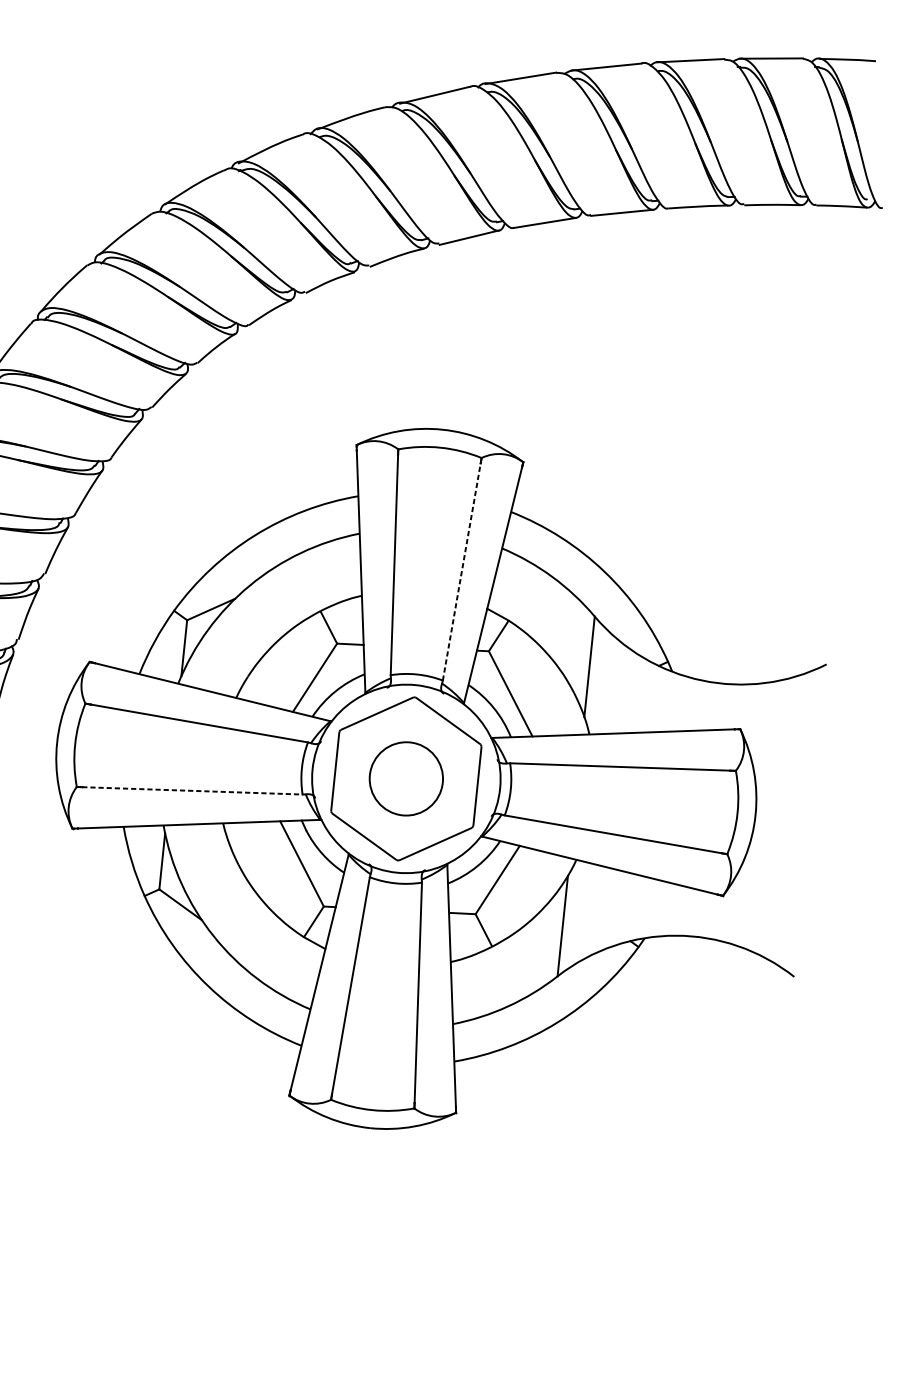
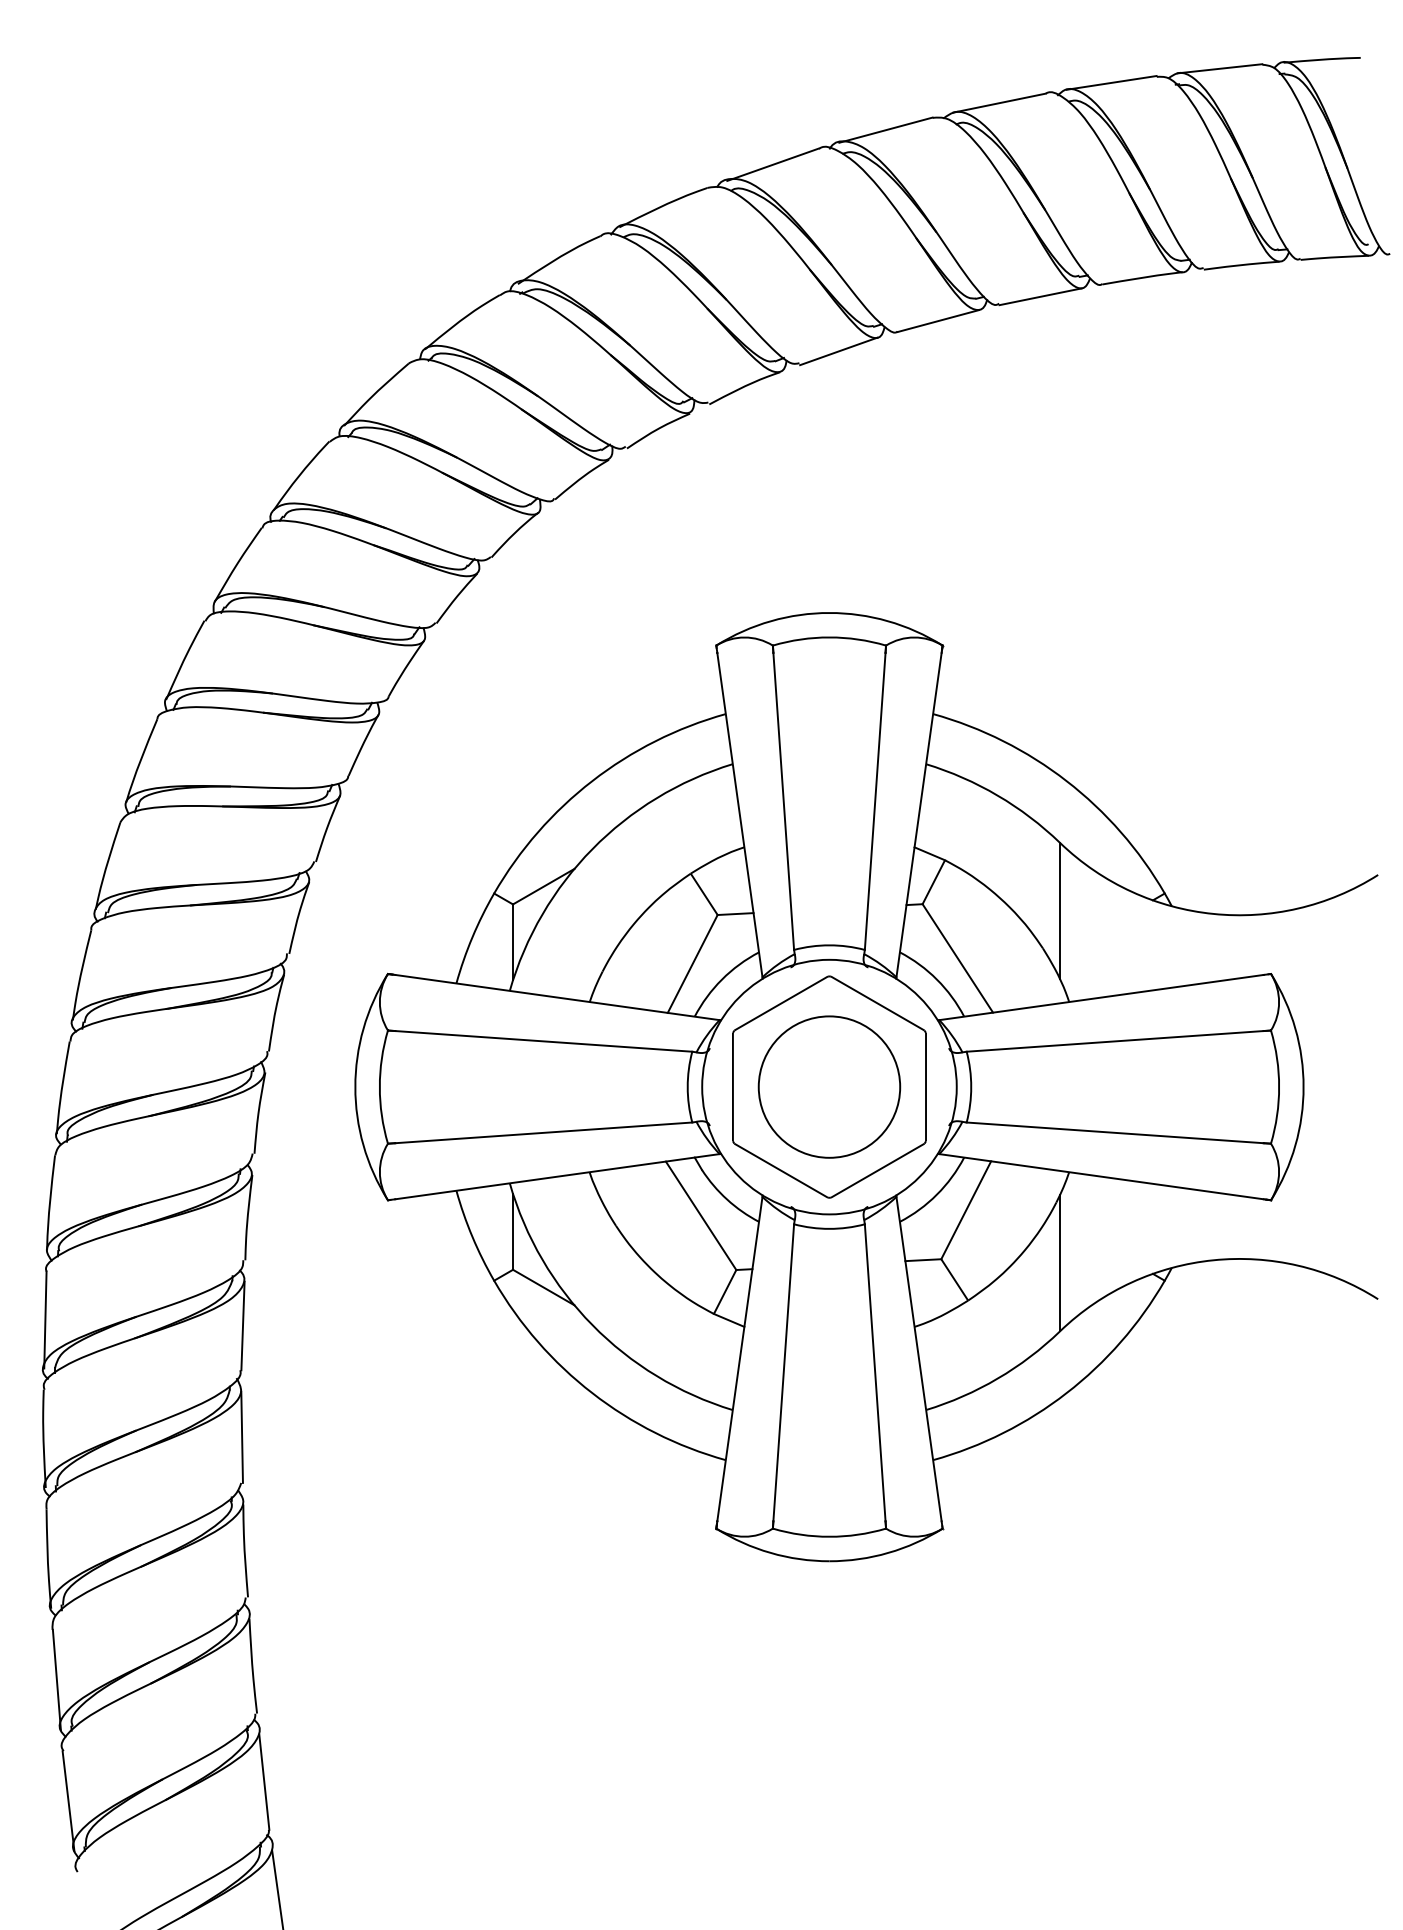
line: (462, 572) -> (875, 801), dashed -> solid
circle: (406, 778) -> (829, 1086), size x1.43
line: (192, 790) -> (543, 1132), dashed -> solid

